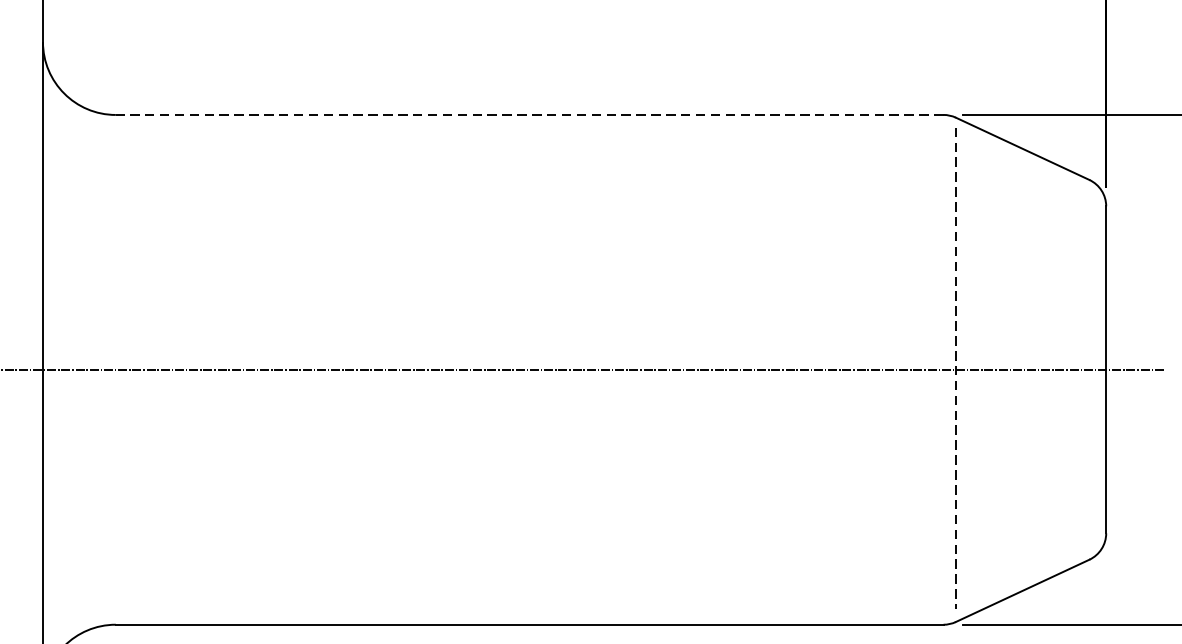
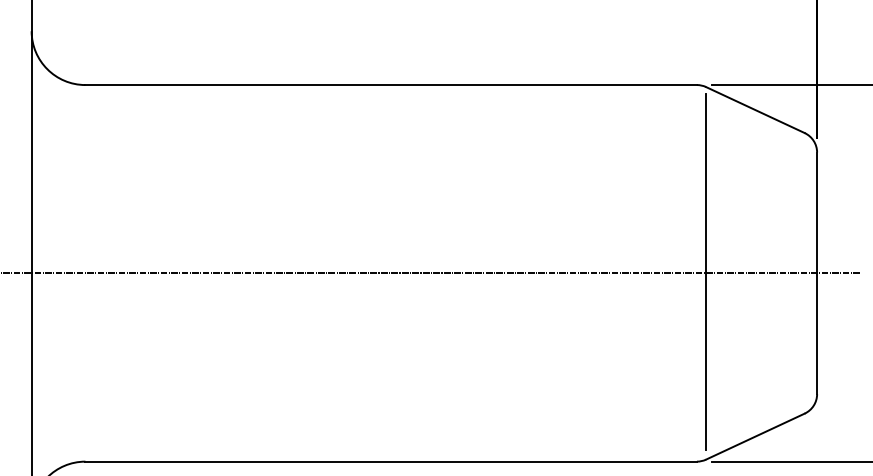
line: (530, 115) -> (391, 85), dashed -> solid
line: (956, 368) -> (706, 272), dashed -> solid

